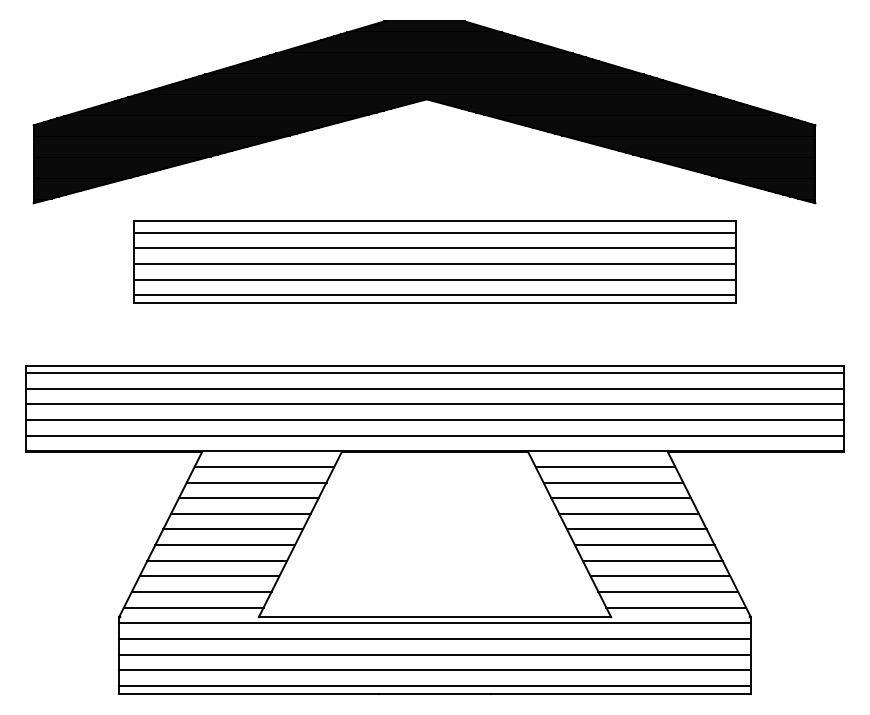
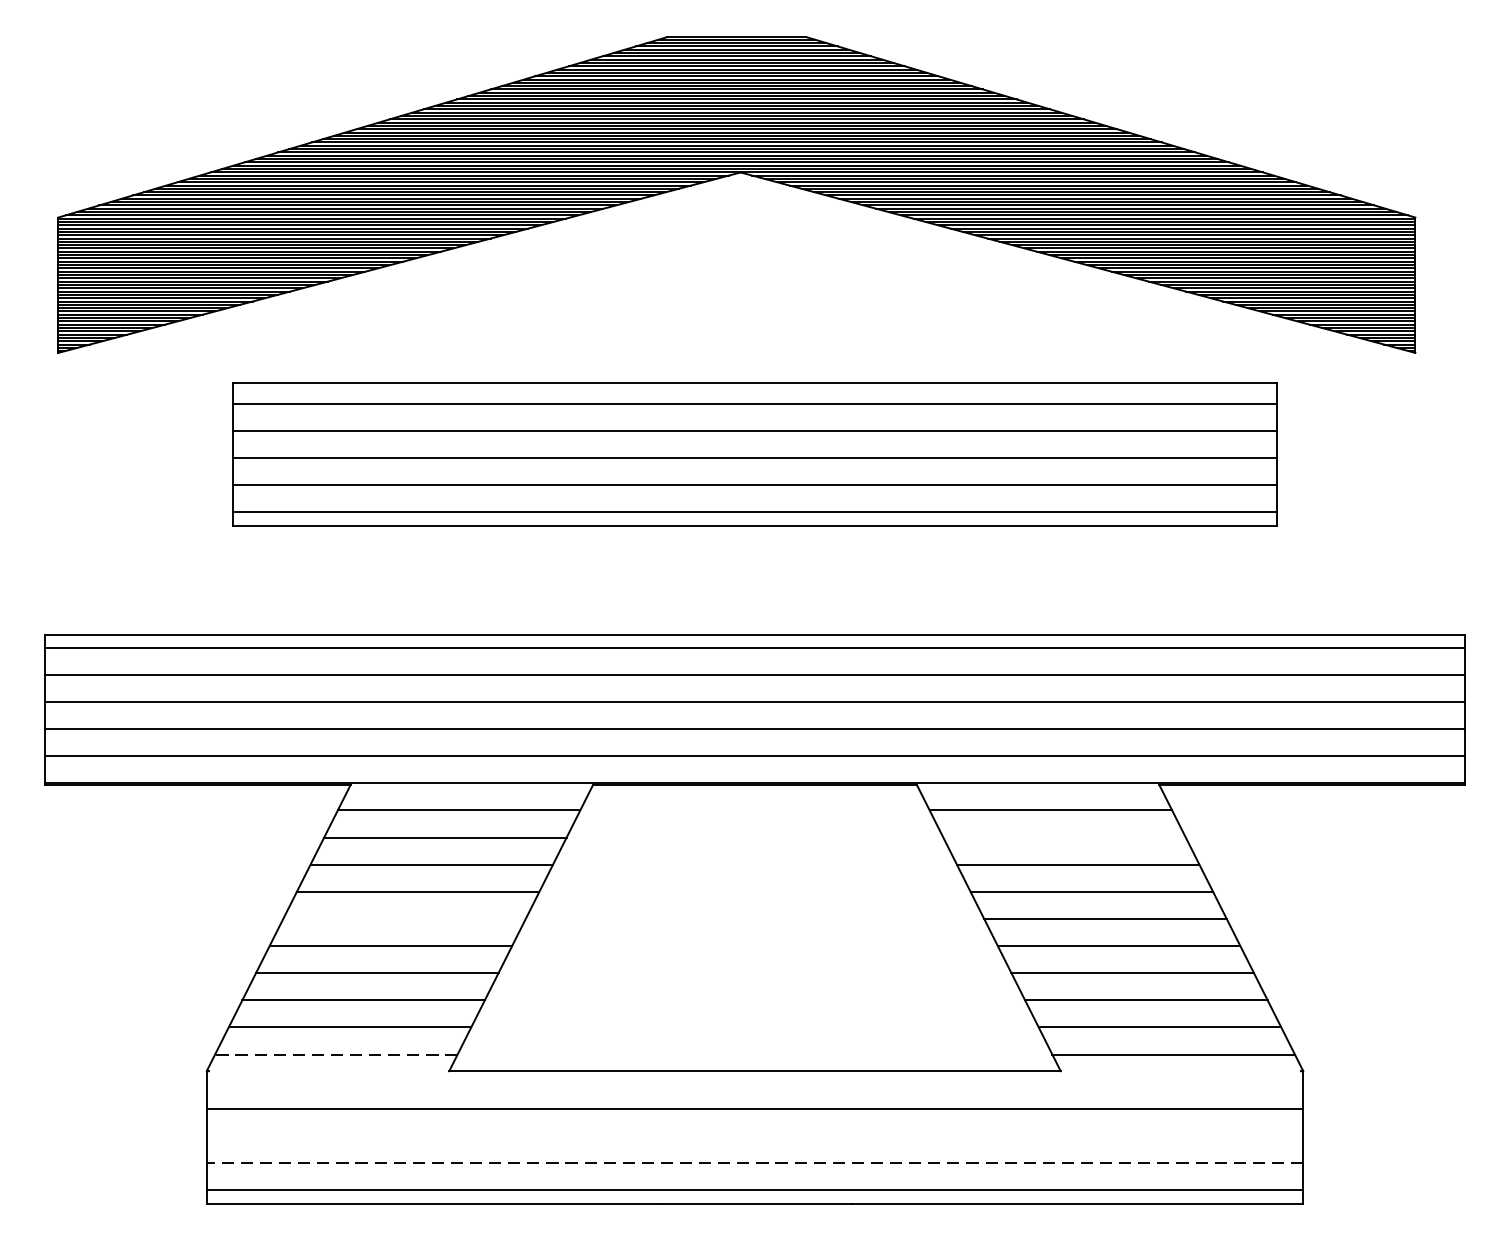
line: (613, 482) -> (1064, 837), removed
line: (232, 529) -> (403, 919), removed
line: (193, 607) -> (335, 1054), solid -> dashed
line: (434, 623) -> (754, 1082), removed
line: (434, 654) -> (754, 1136), removed
line: (435, 670) -> (755, 1163), solid -> dashed

